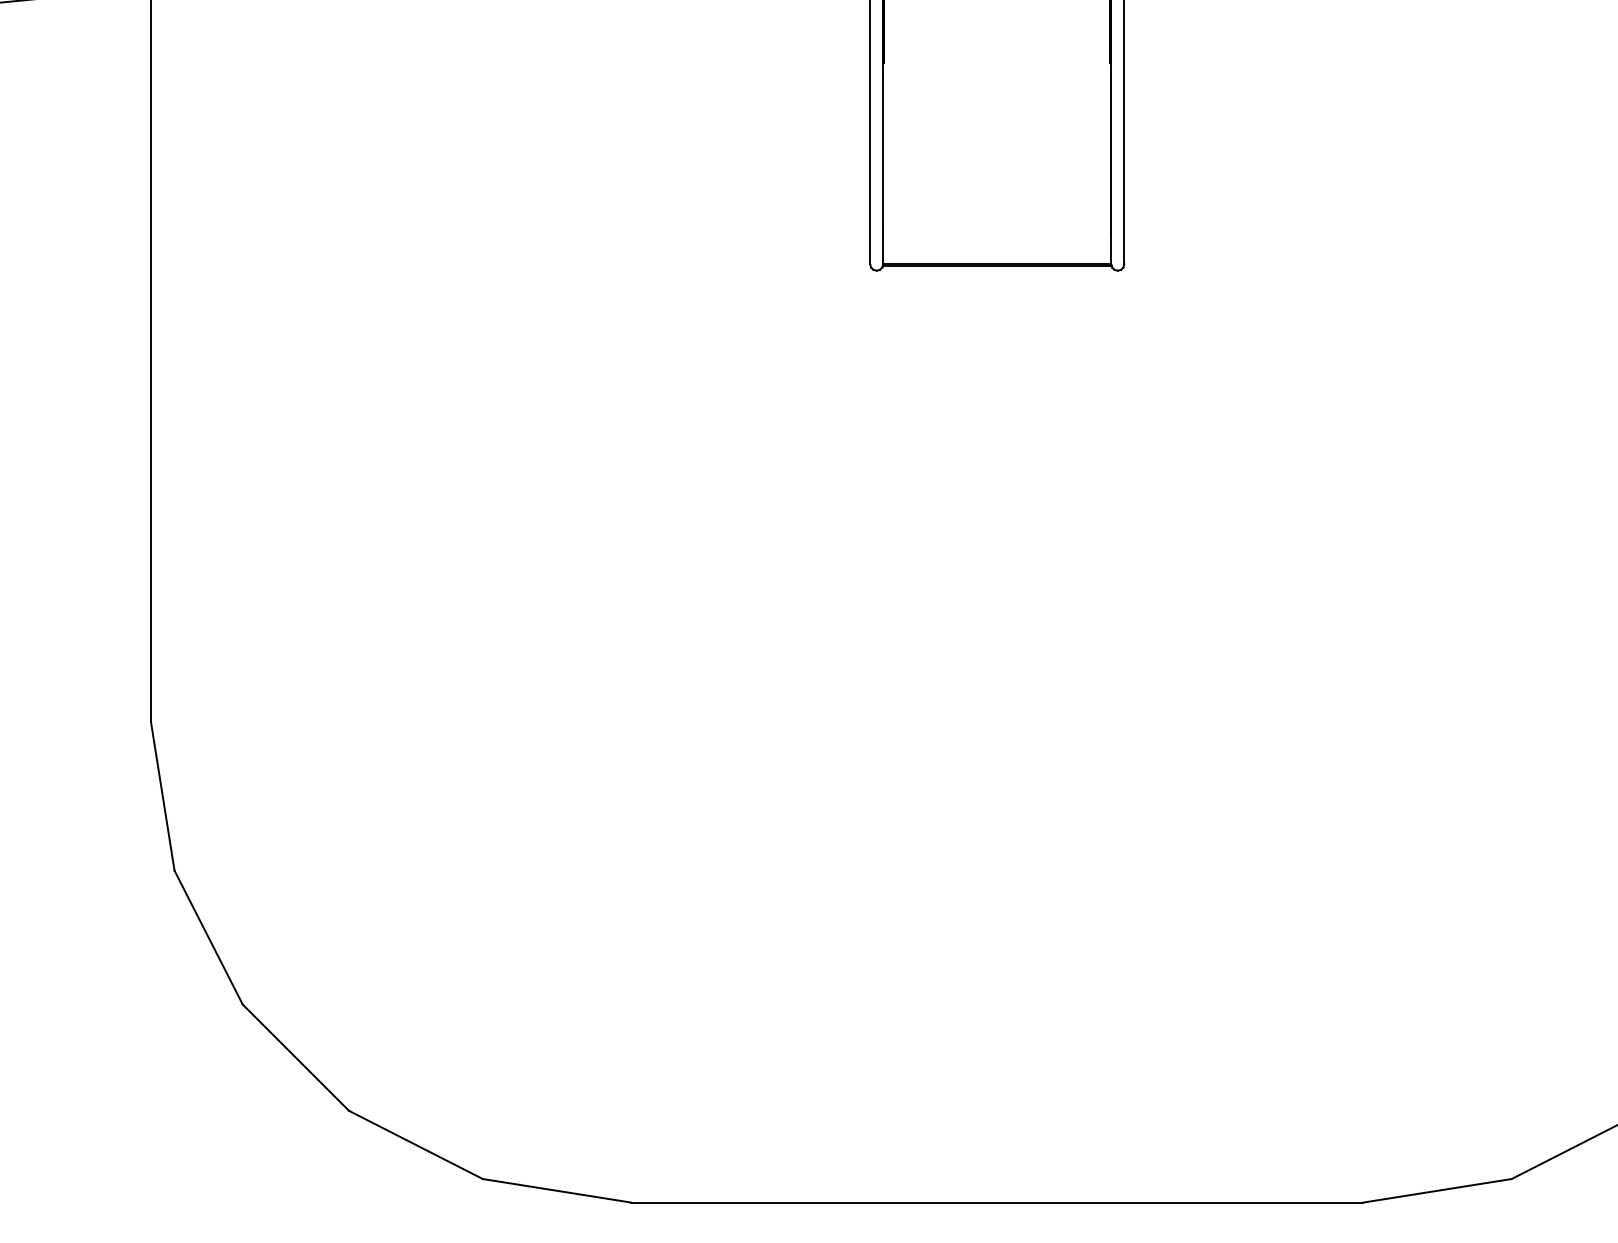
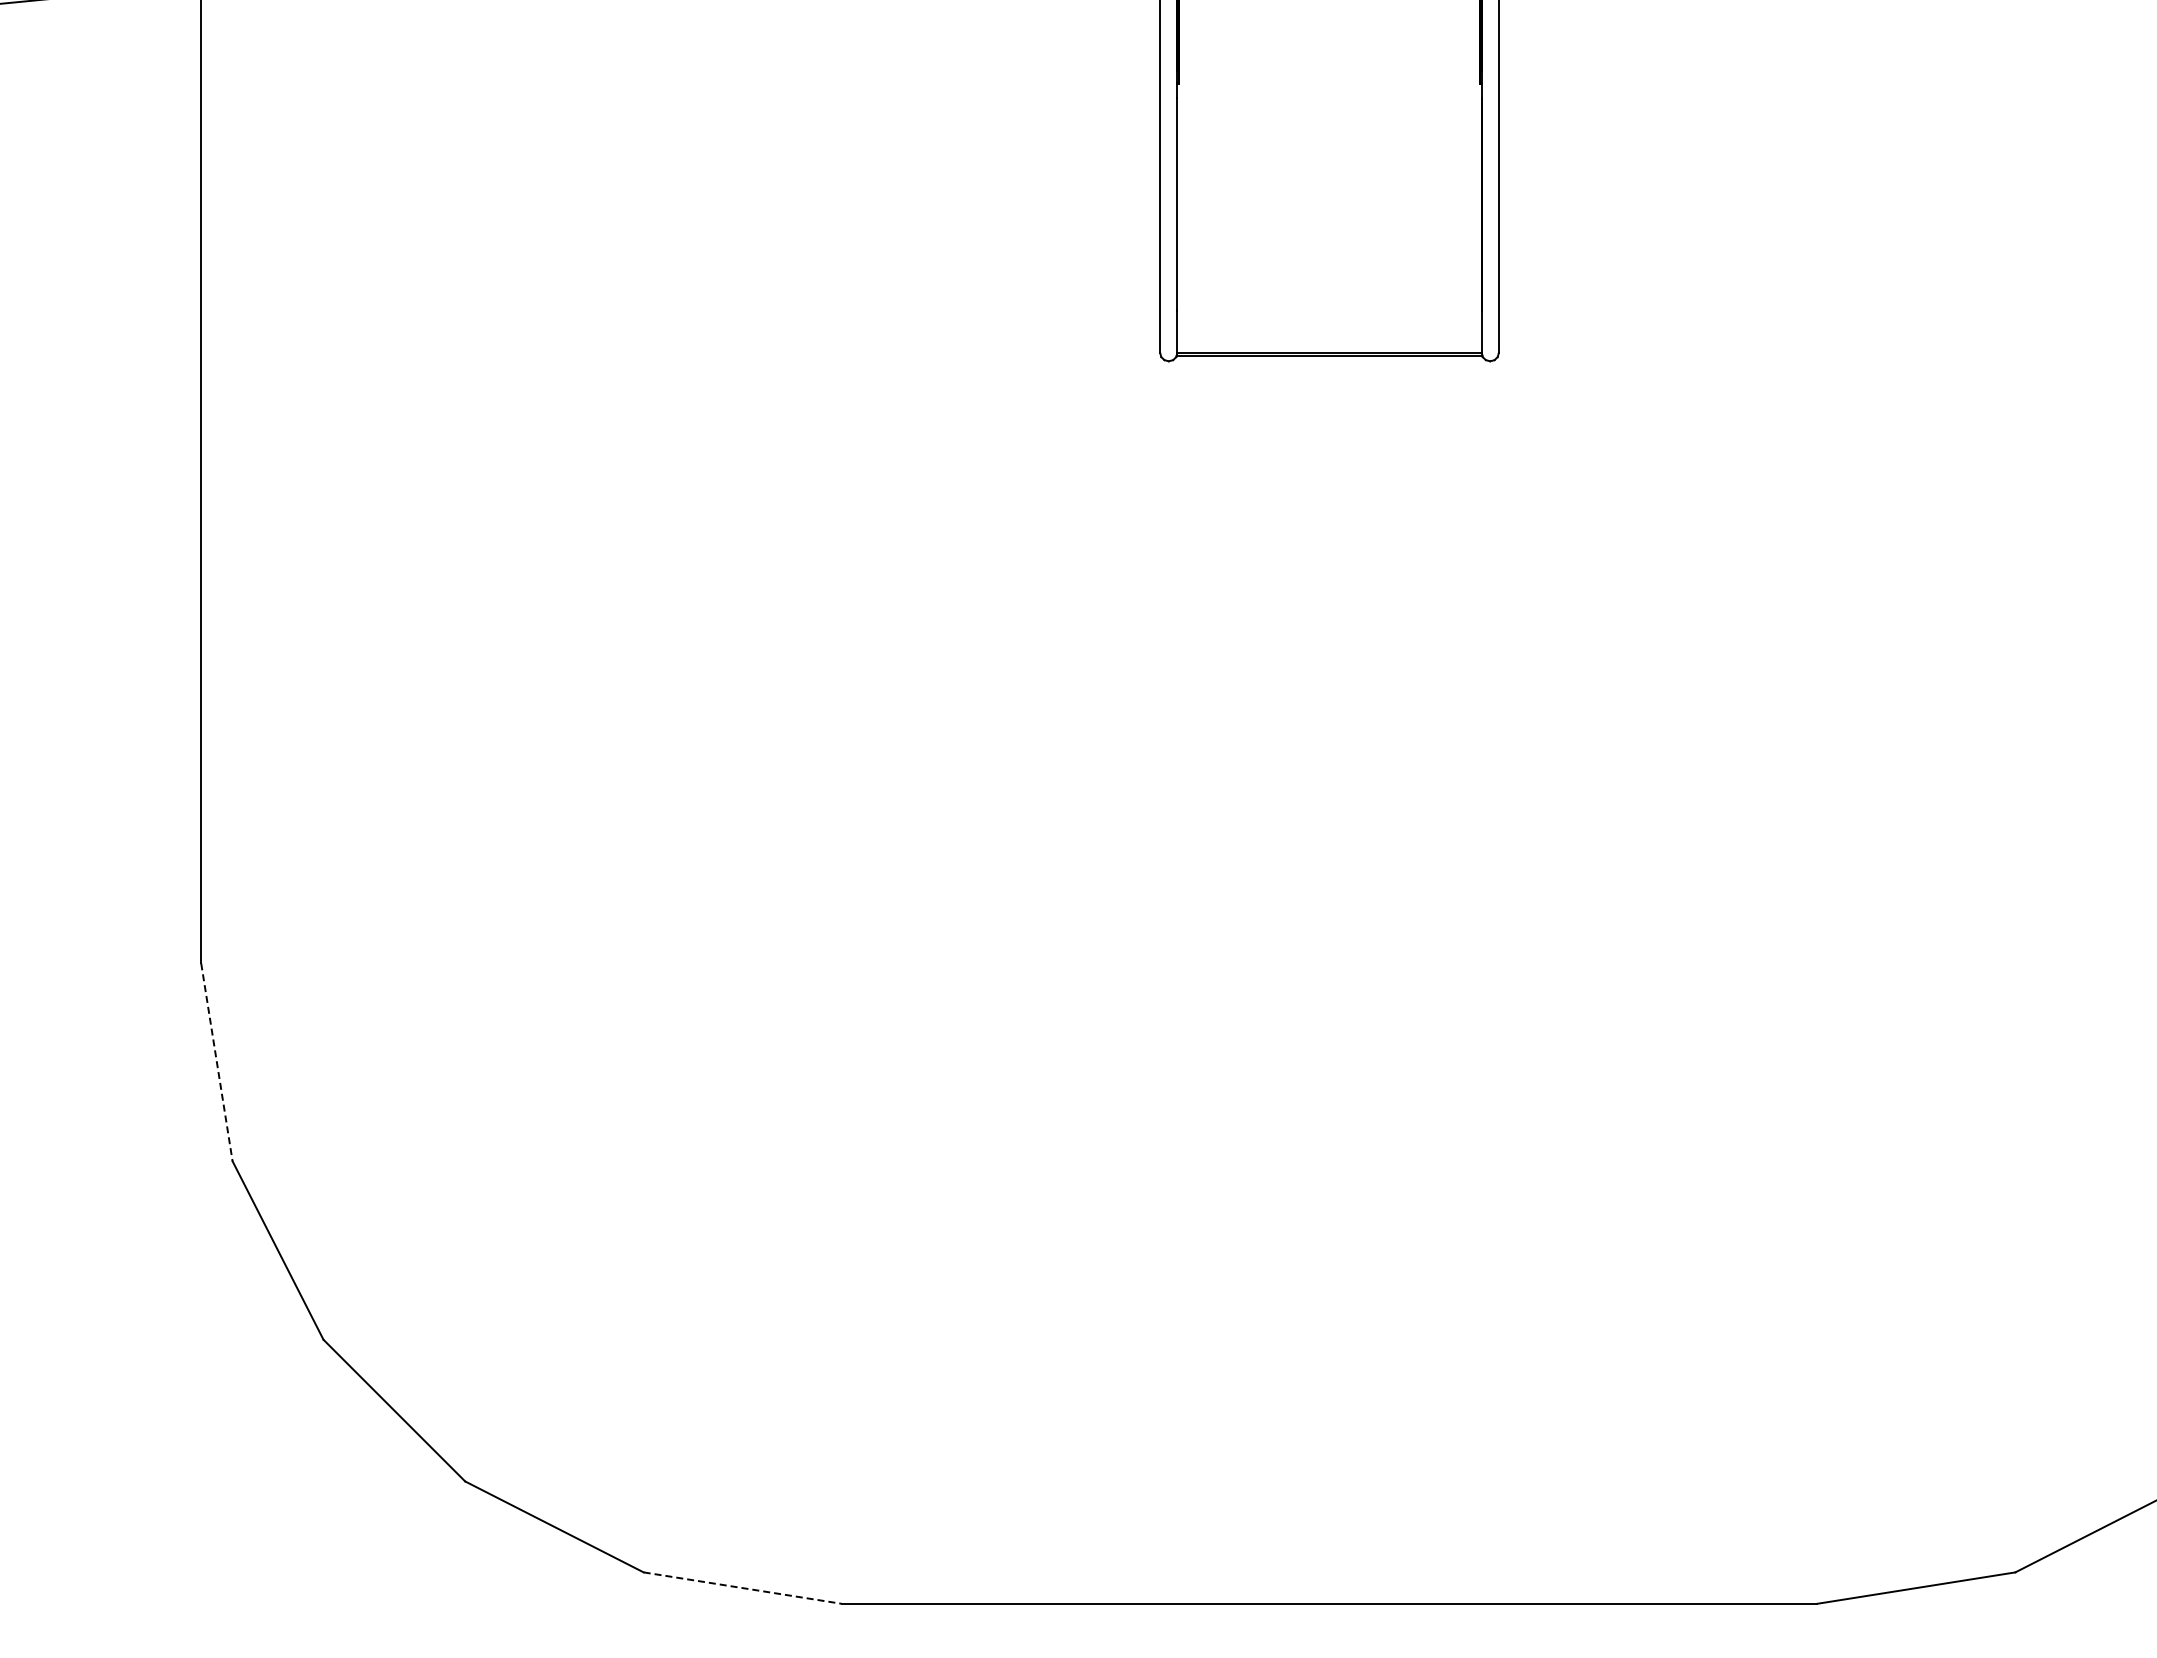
line: (162, 796) -> (216, 1062), solid -> dashed
line: (557, 1191) -> (743, 1588), solid -> dashed

